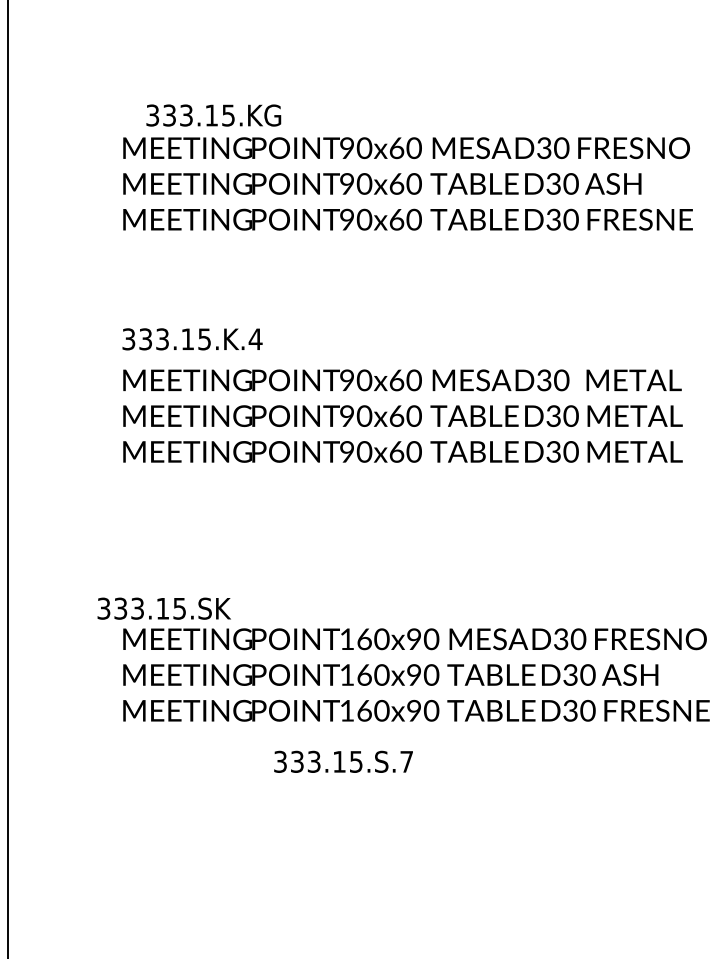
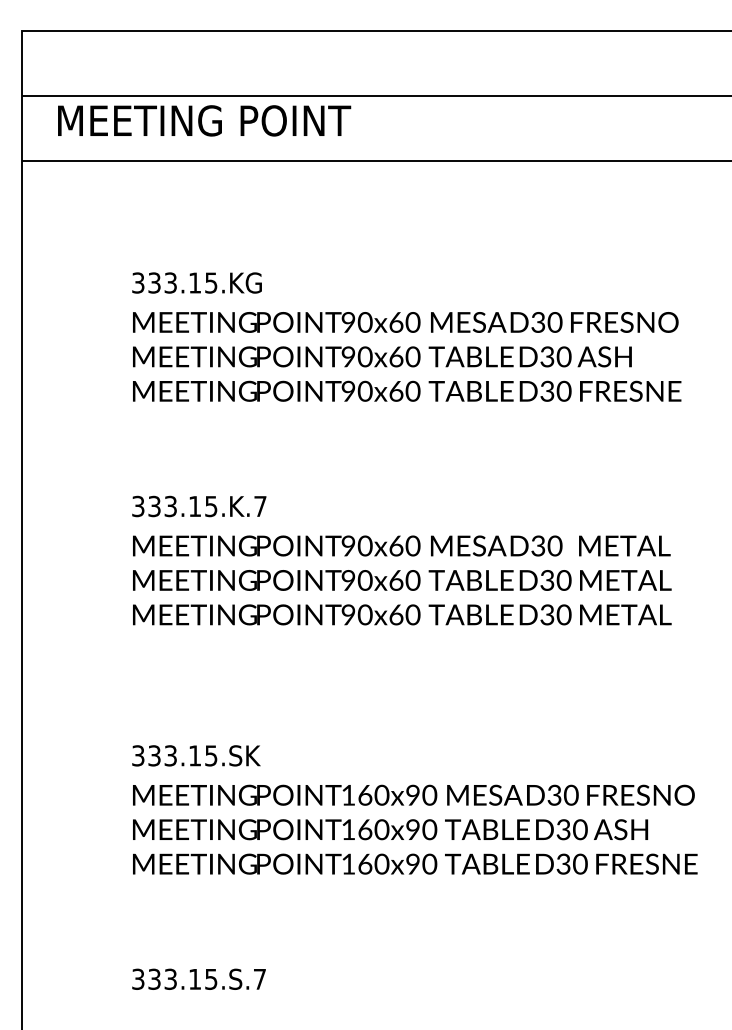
text: (213, 115) -> (196, 282), moved
text: (255, 339) -> (260, 506), 333.15.K.4 -> 333.15.K.7
text: (164, 608) -> (196, 755), moved
text: (342, 761) -> (198, 978), moved

